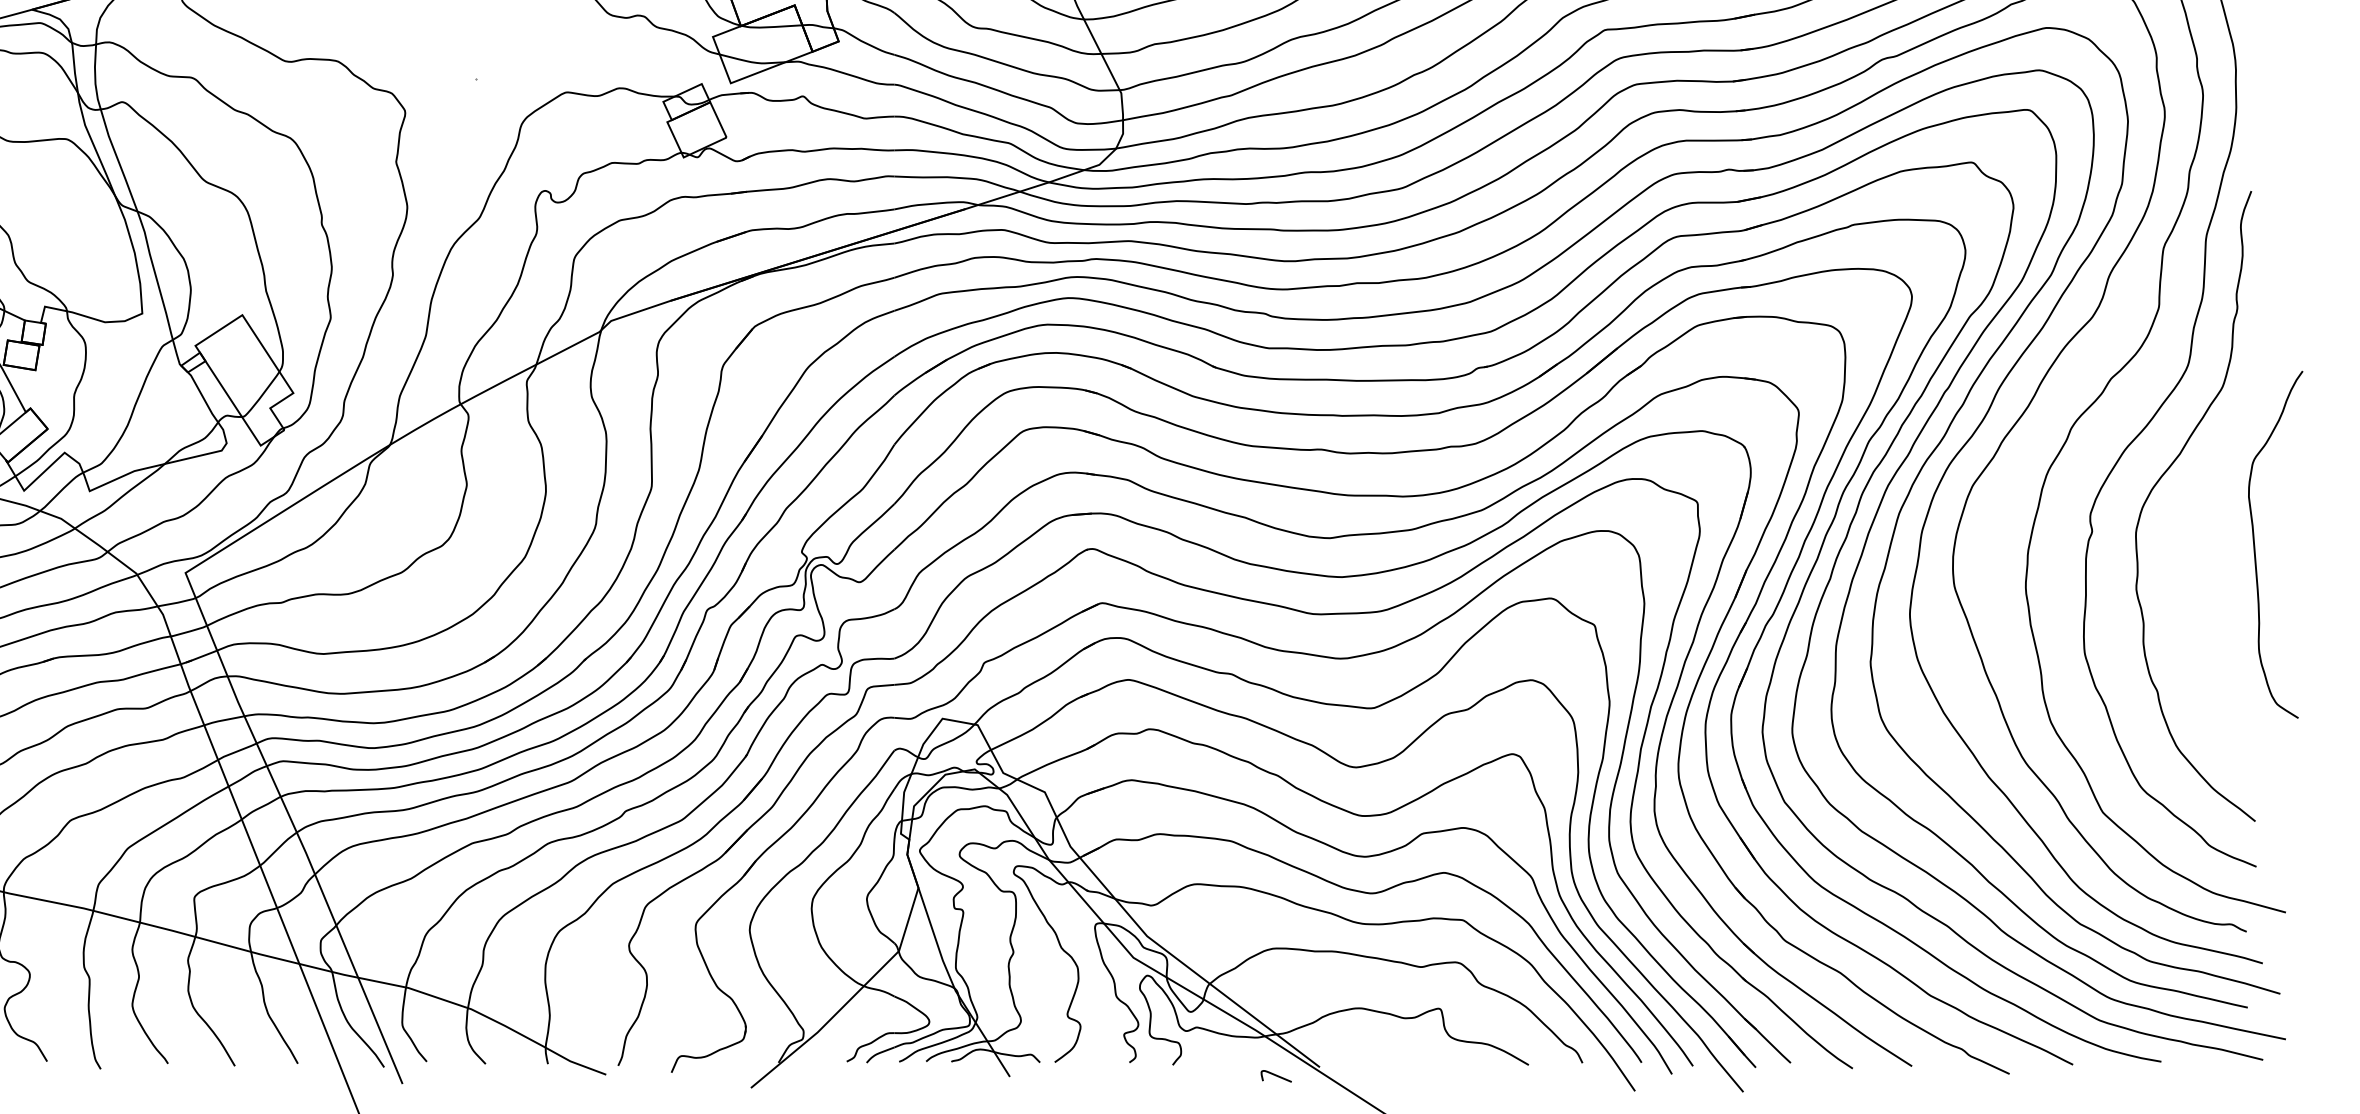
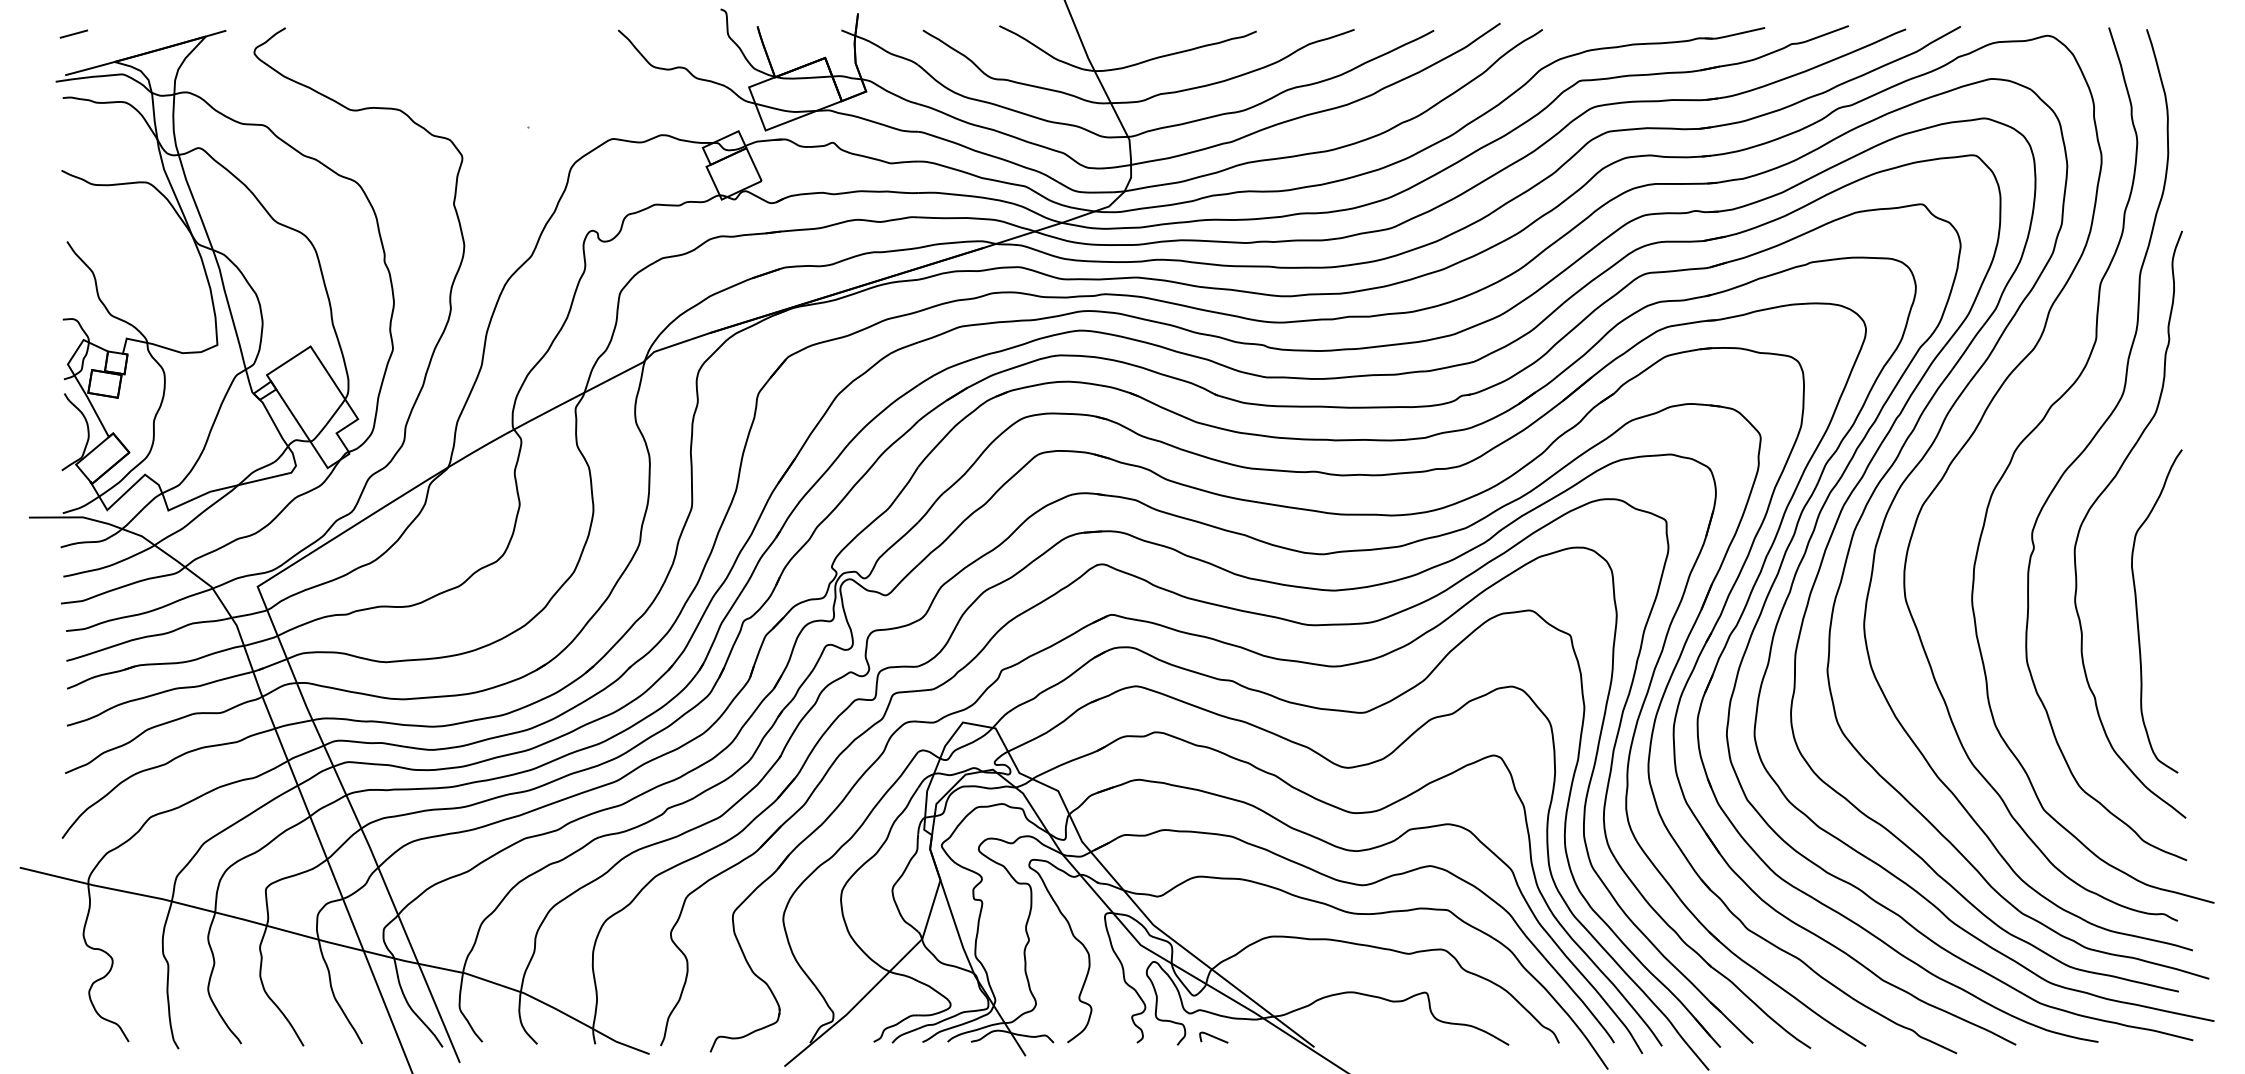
curve: (2255, 550) -> (2138, 616), moved
curve: (1275, 1076) -> (1213, 1037), moved

